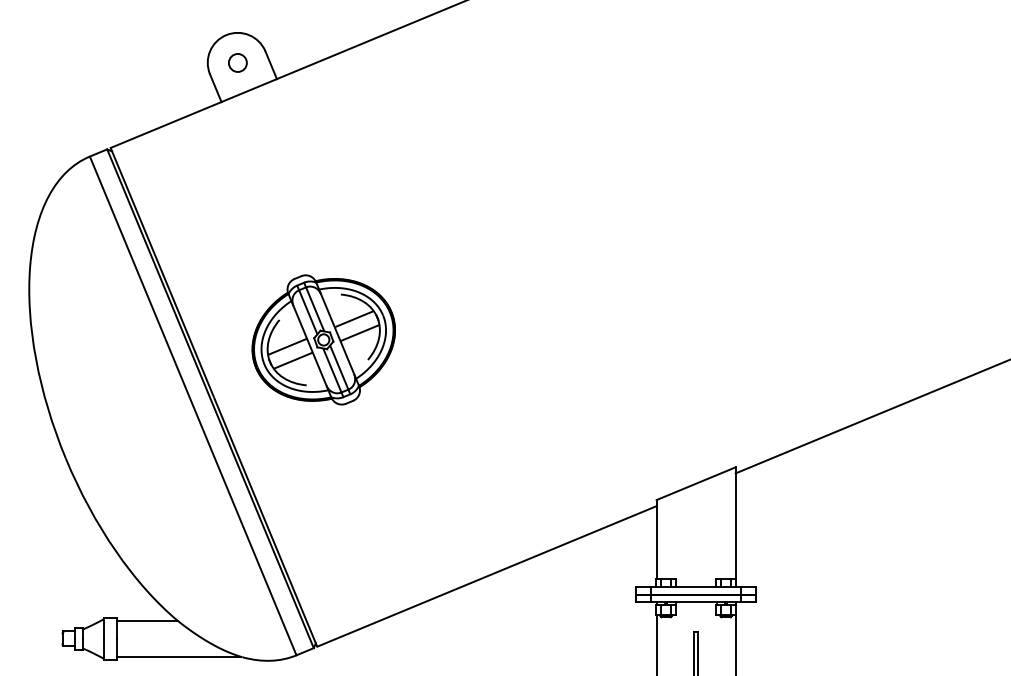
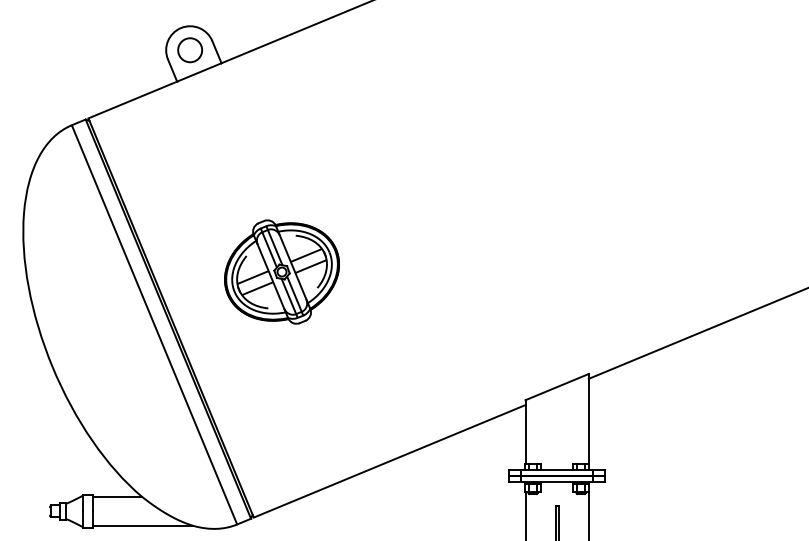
circle: (238, 63) -> (190, 50), size x1.67
part: (323, 339) -> (281, 271), moved

